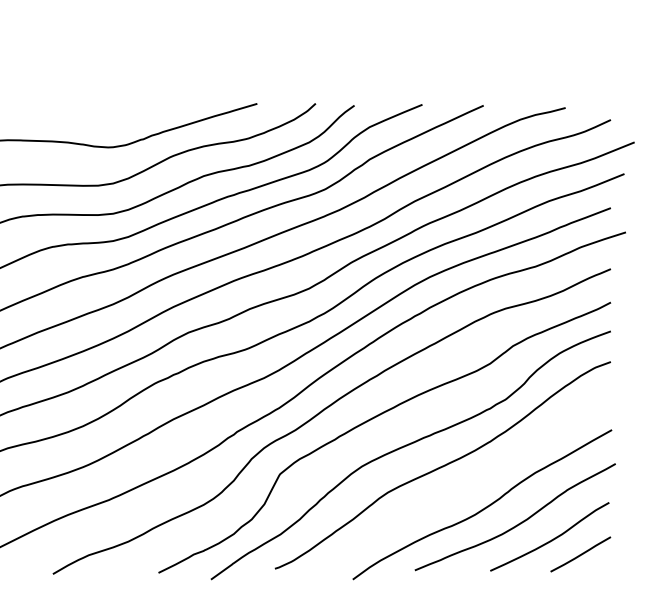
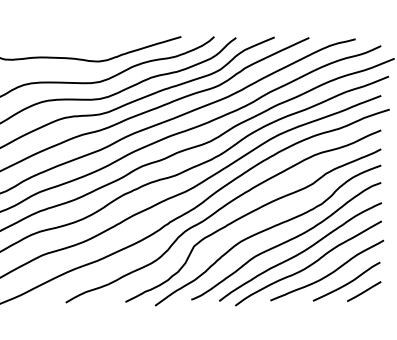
curve: (469, 483) -> (301, 251), added

